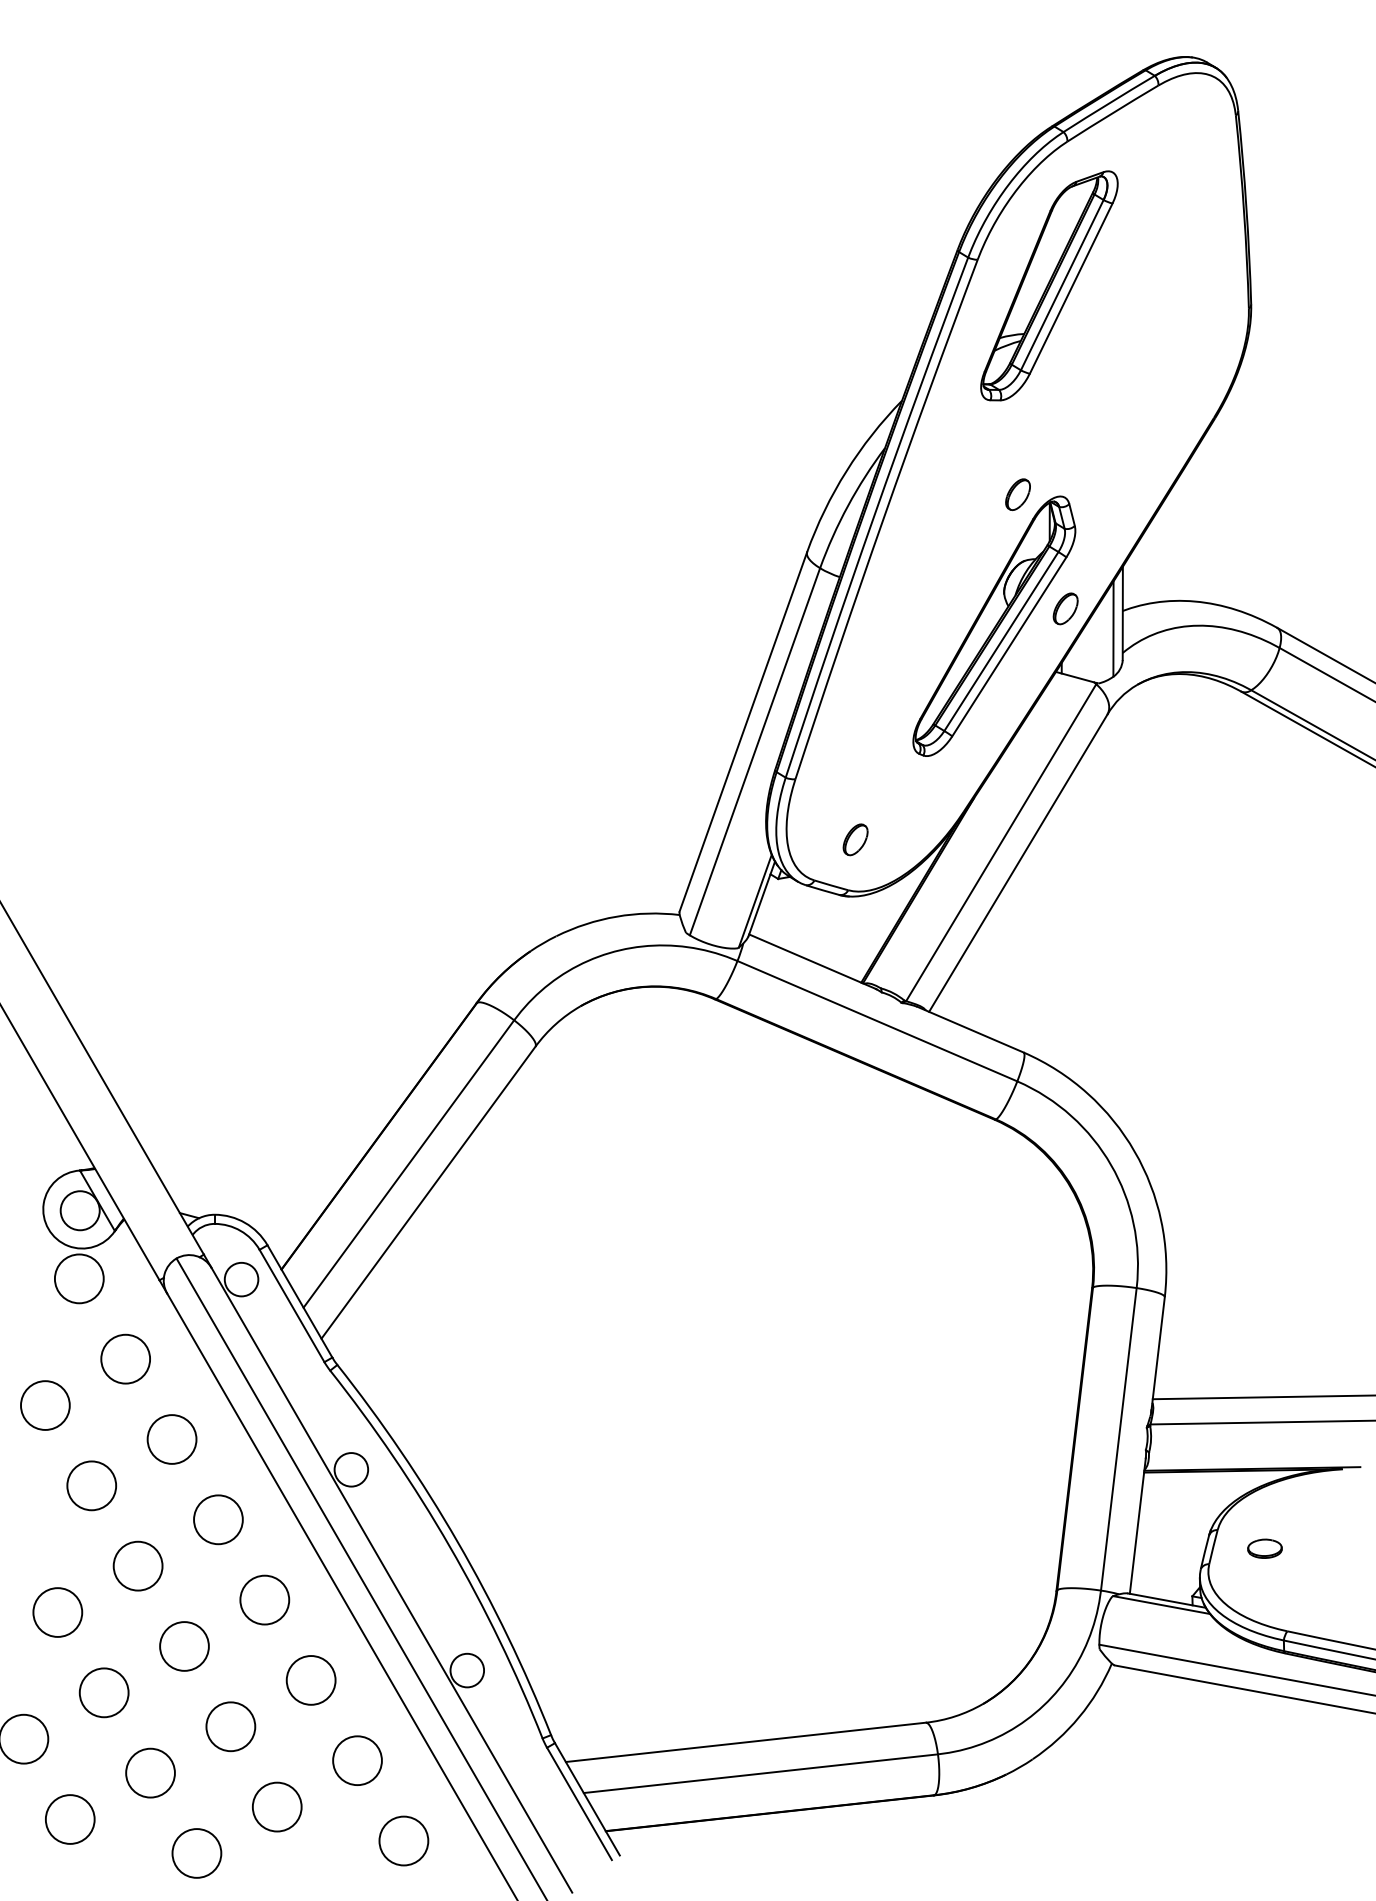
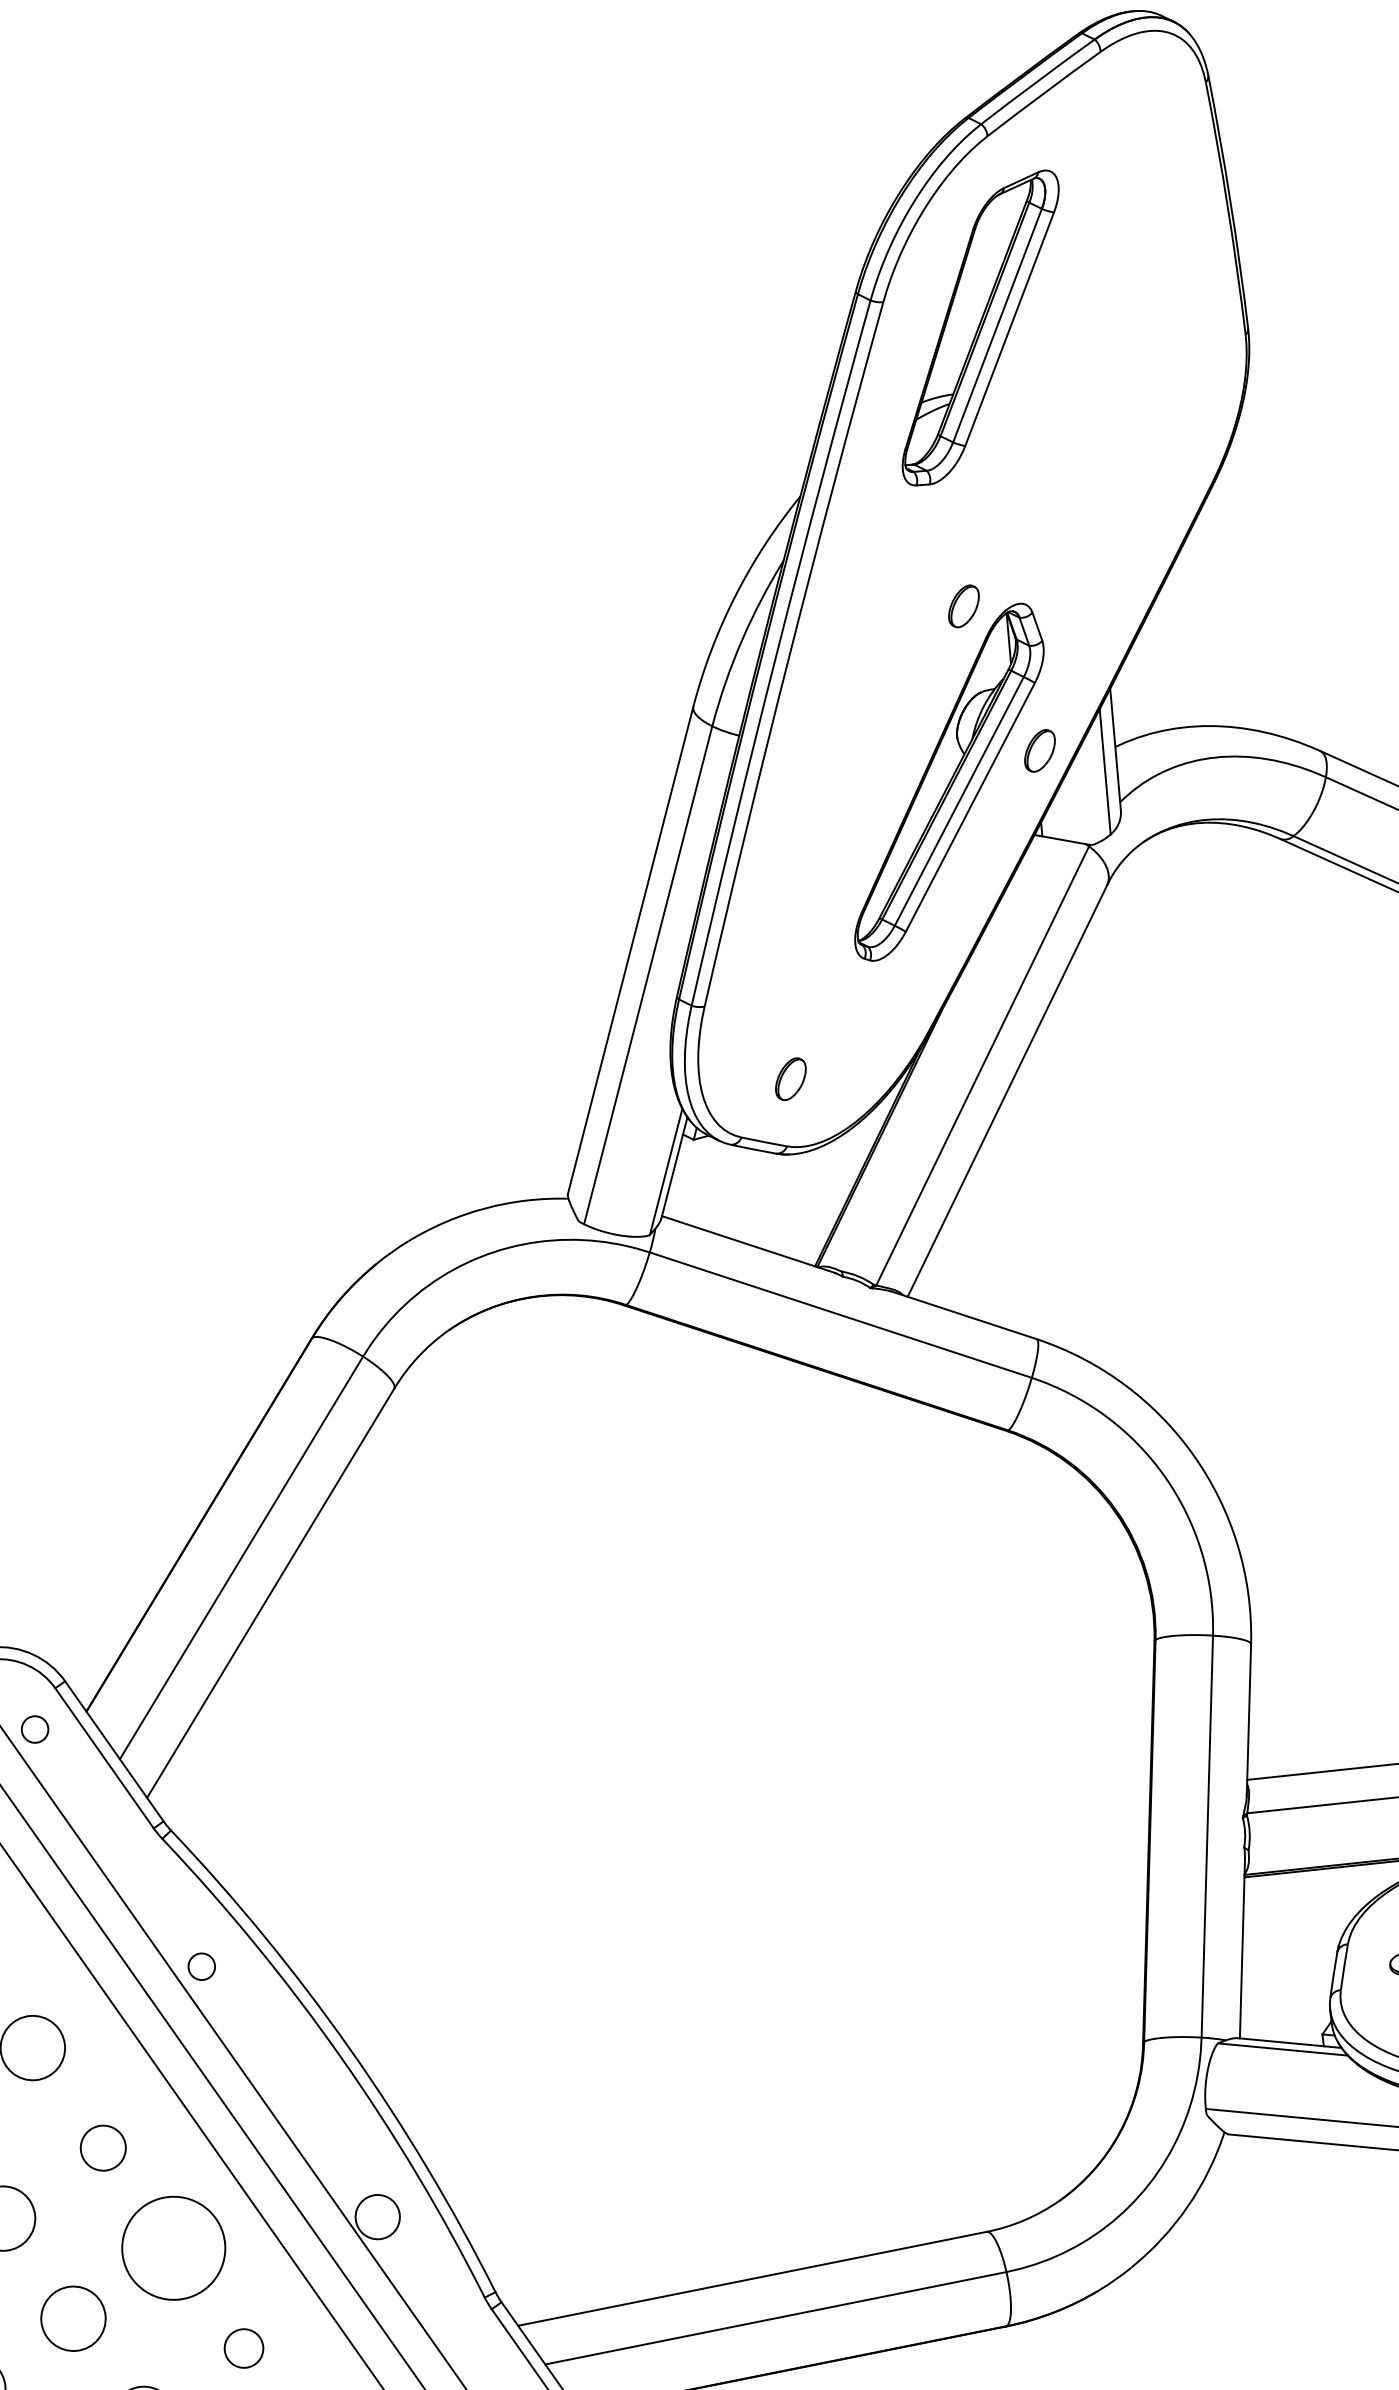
circle: (241, 1279) -> (34, 1729), size x0.6
circle: (351, 1469) -> (201, 1966), size x0.6
circle: (264, 1599) -> (102, 2147), size x0.7
circle: (310, 1680) -> (172, 2248), size x1.6
circle: (357, 1760) -> (243, 2348), size x0.6

